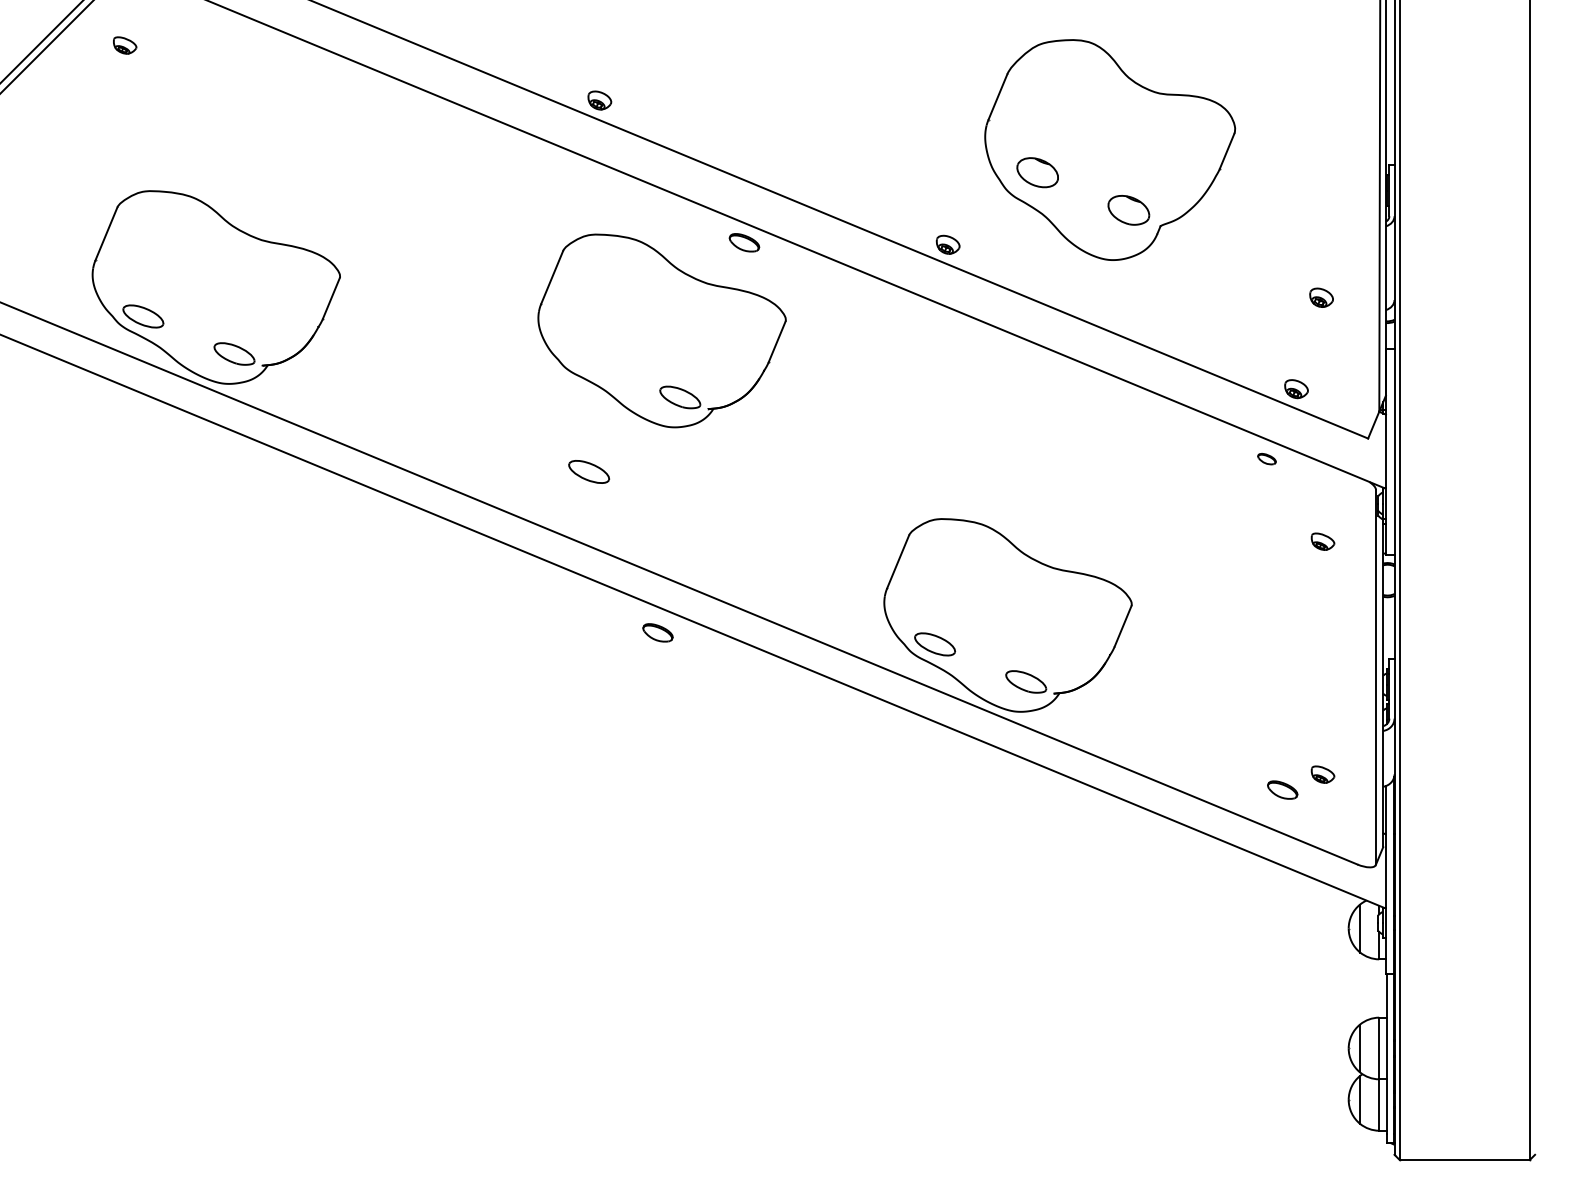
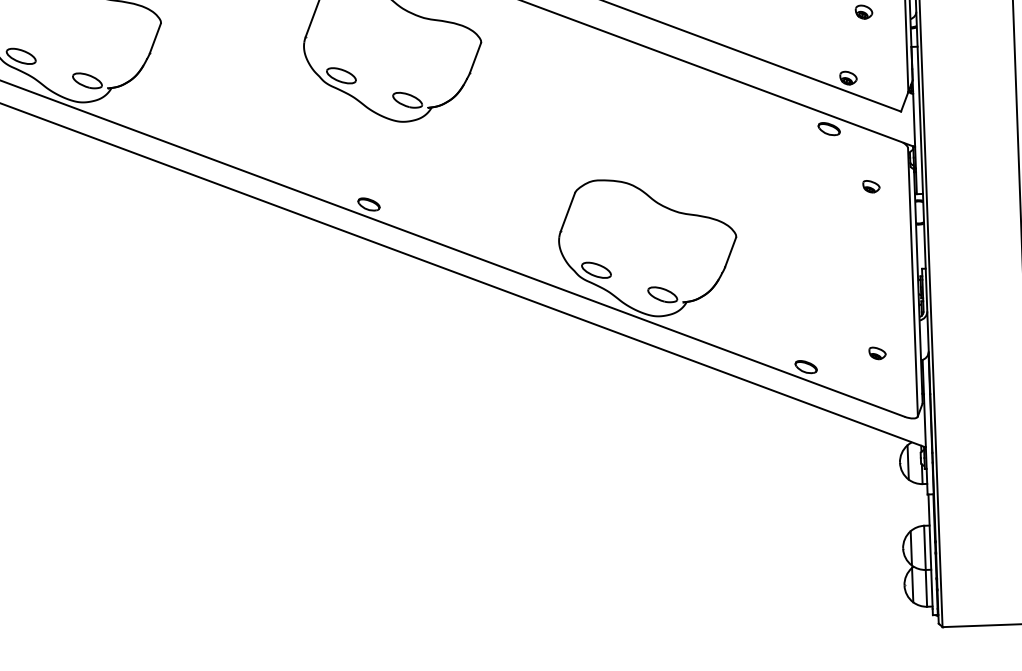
part: (1266, 458) -> (828, 128), size x1.67
part: (589, 471) -> (341, 75), moved
part: (657, 632) -> (368, 204), moved
part: (1282, 789) -> (806, 366), moved

